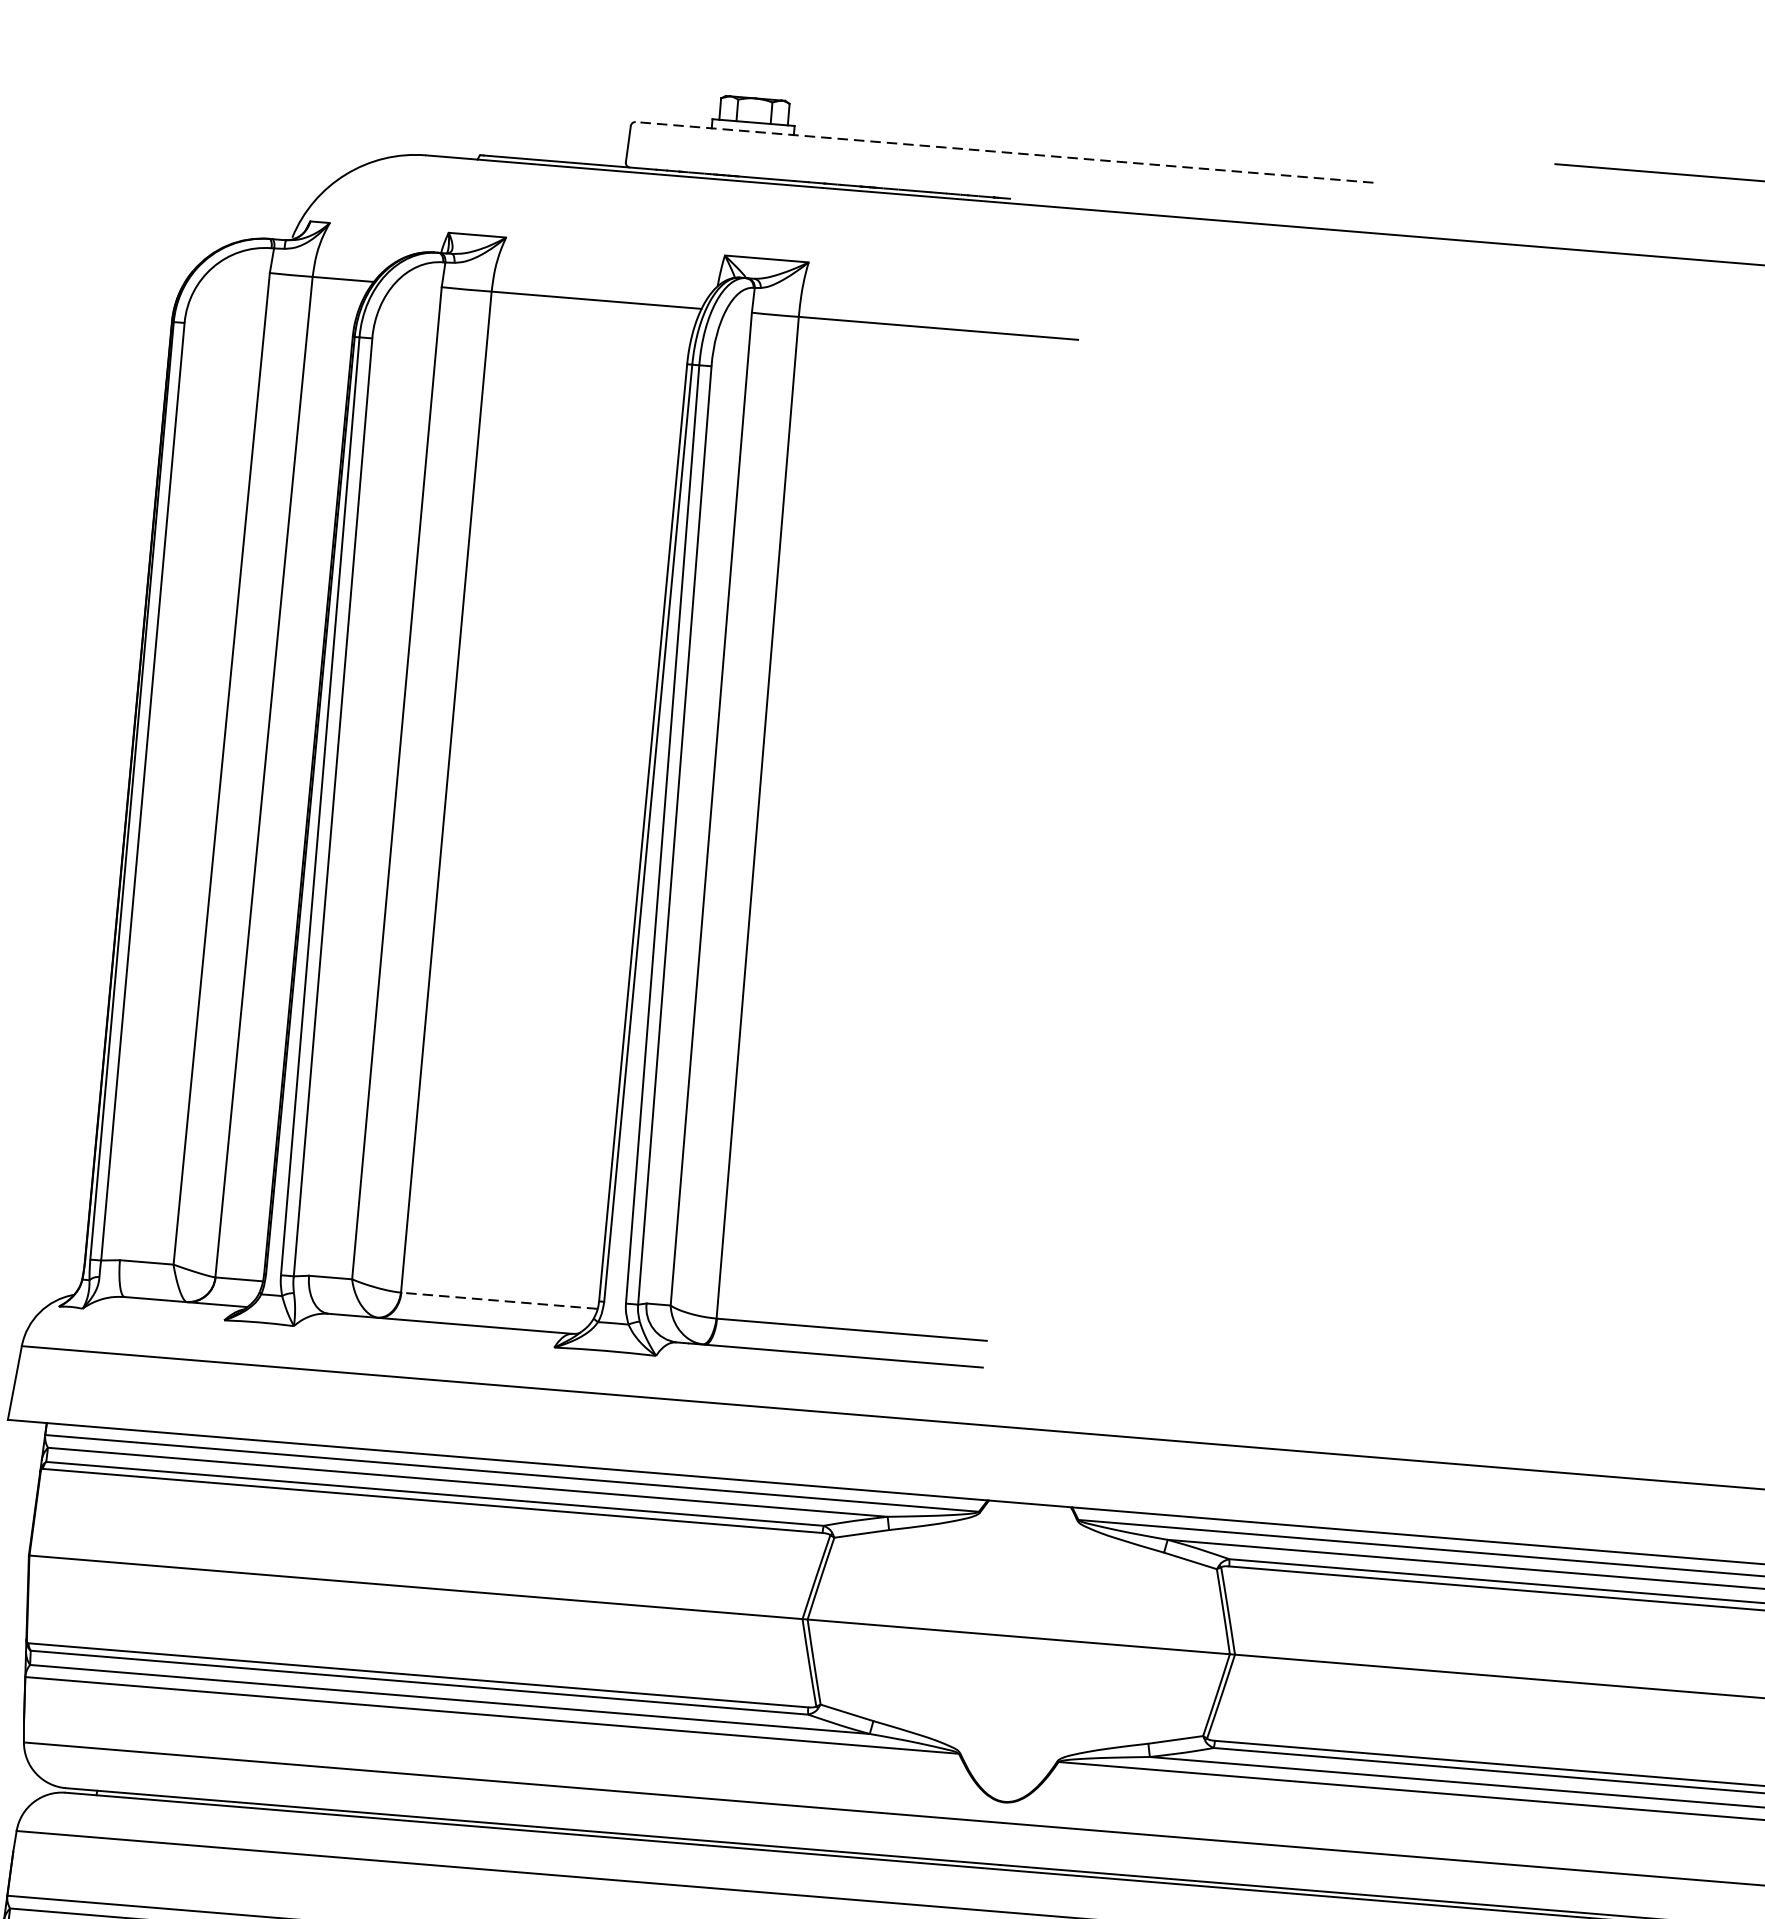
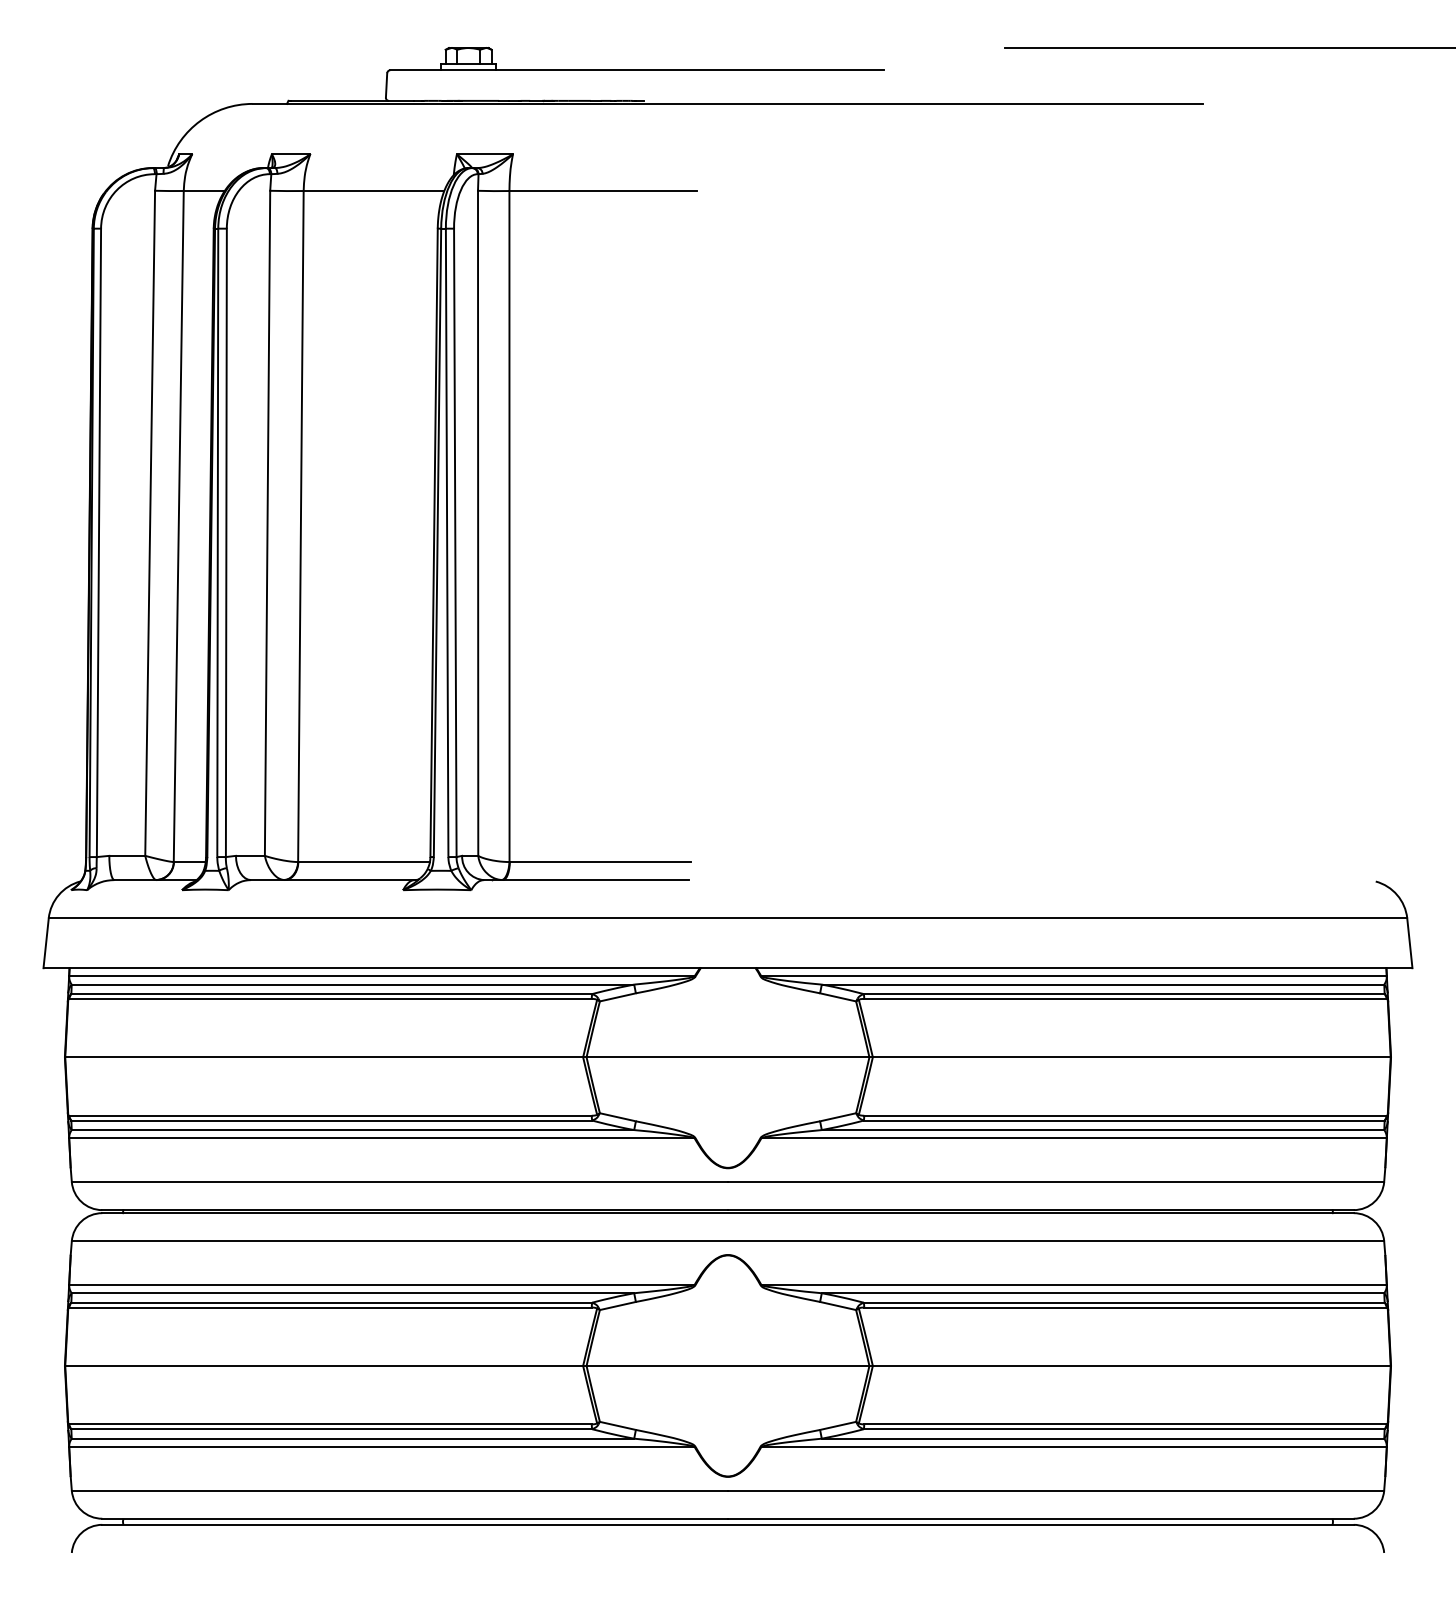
line: (1003, 152) -> (636, 70), dashed -> solid
line: (498, 1301) -> (363, 862), dashed -> solid

